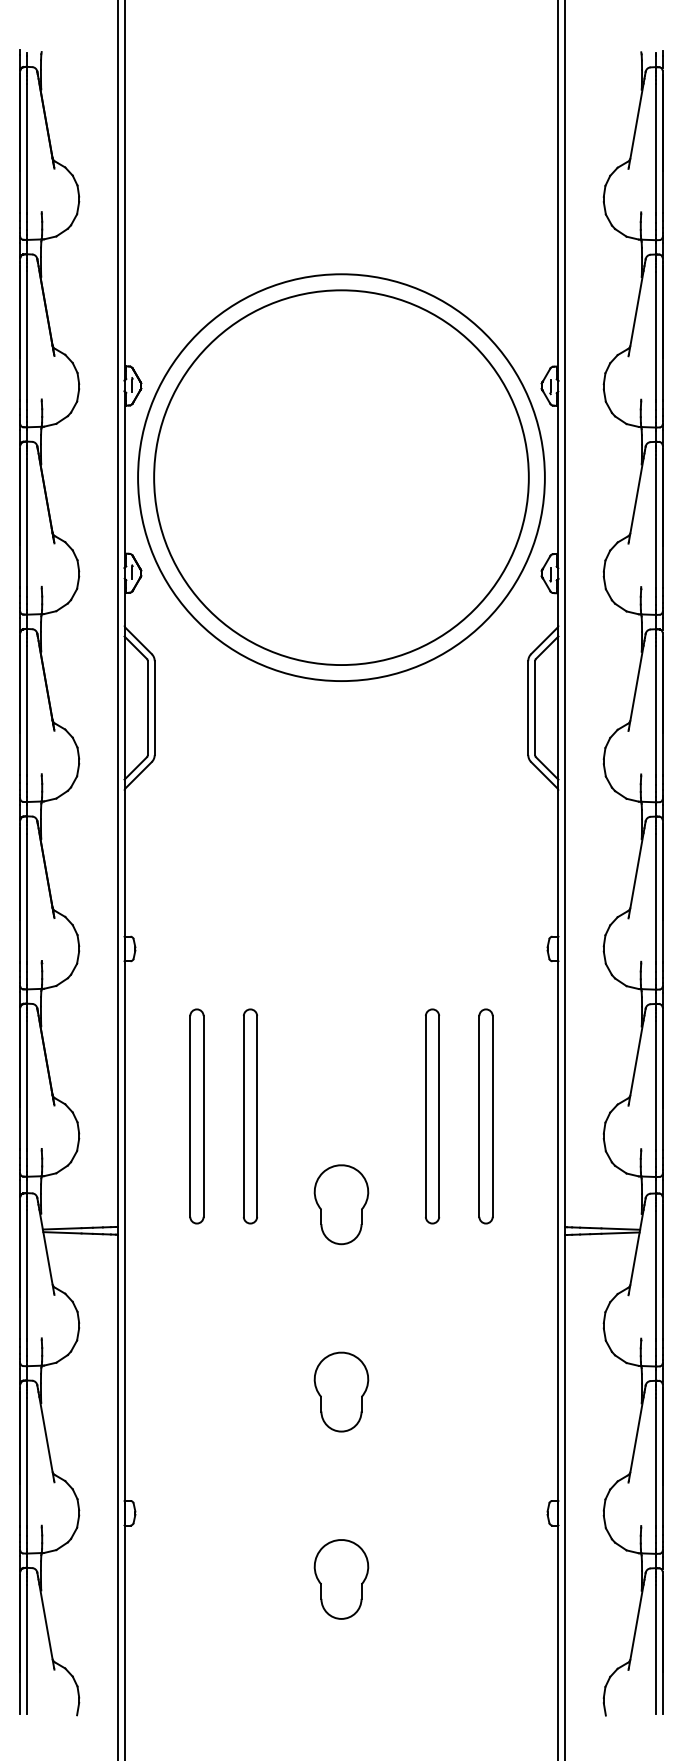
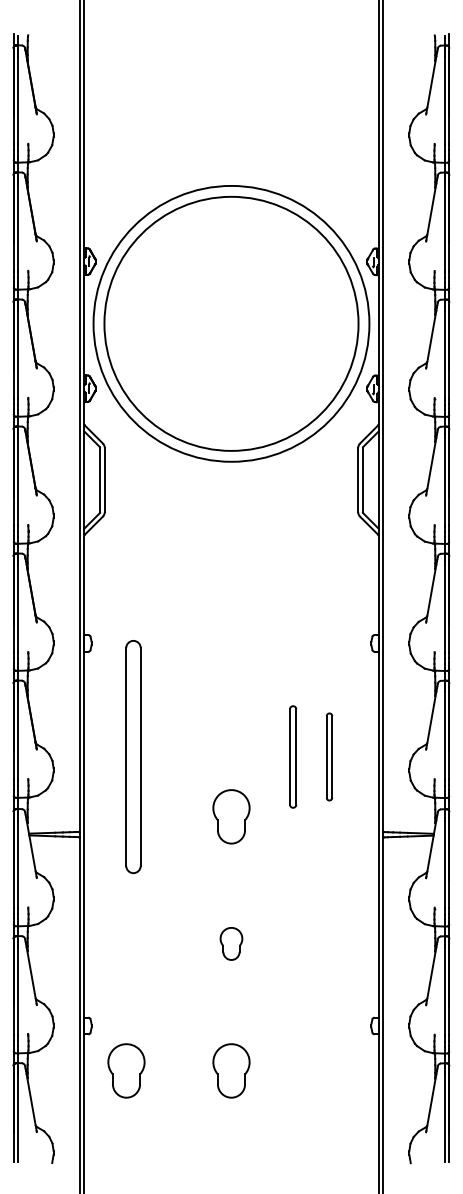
part: (196, 1115) -> (133, 756), size x1.6
part: (250, 1115) -> (169, 756), removed
part: (431, 1115) -> (292, 756), size x0.7
part: (486, 1115) -> (329, 756), size x0.6
part: (341, 1391) -> (231, 943), size x0.6
part: (186, 1578) -> (126, 1070), added

